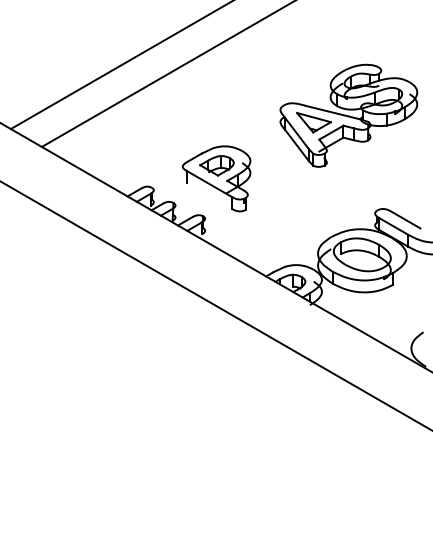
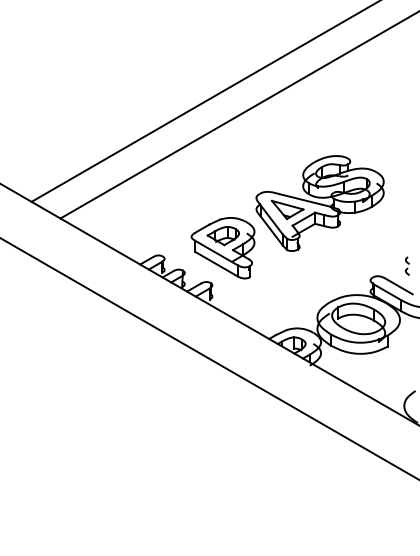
part: (348, 115) -> (319, 203), moved
line: (209, 195) -> (216, 263), added
part: (414, 197) -> (407, 265), added

